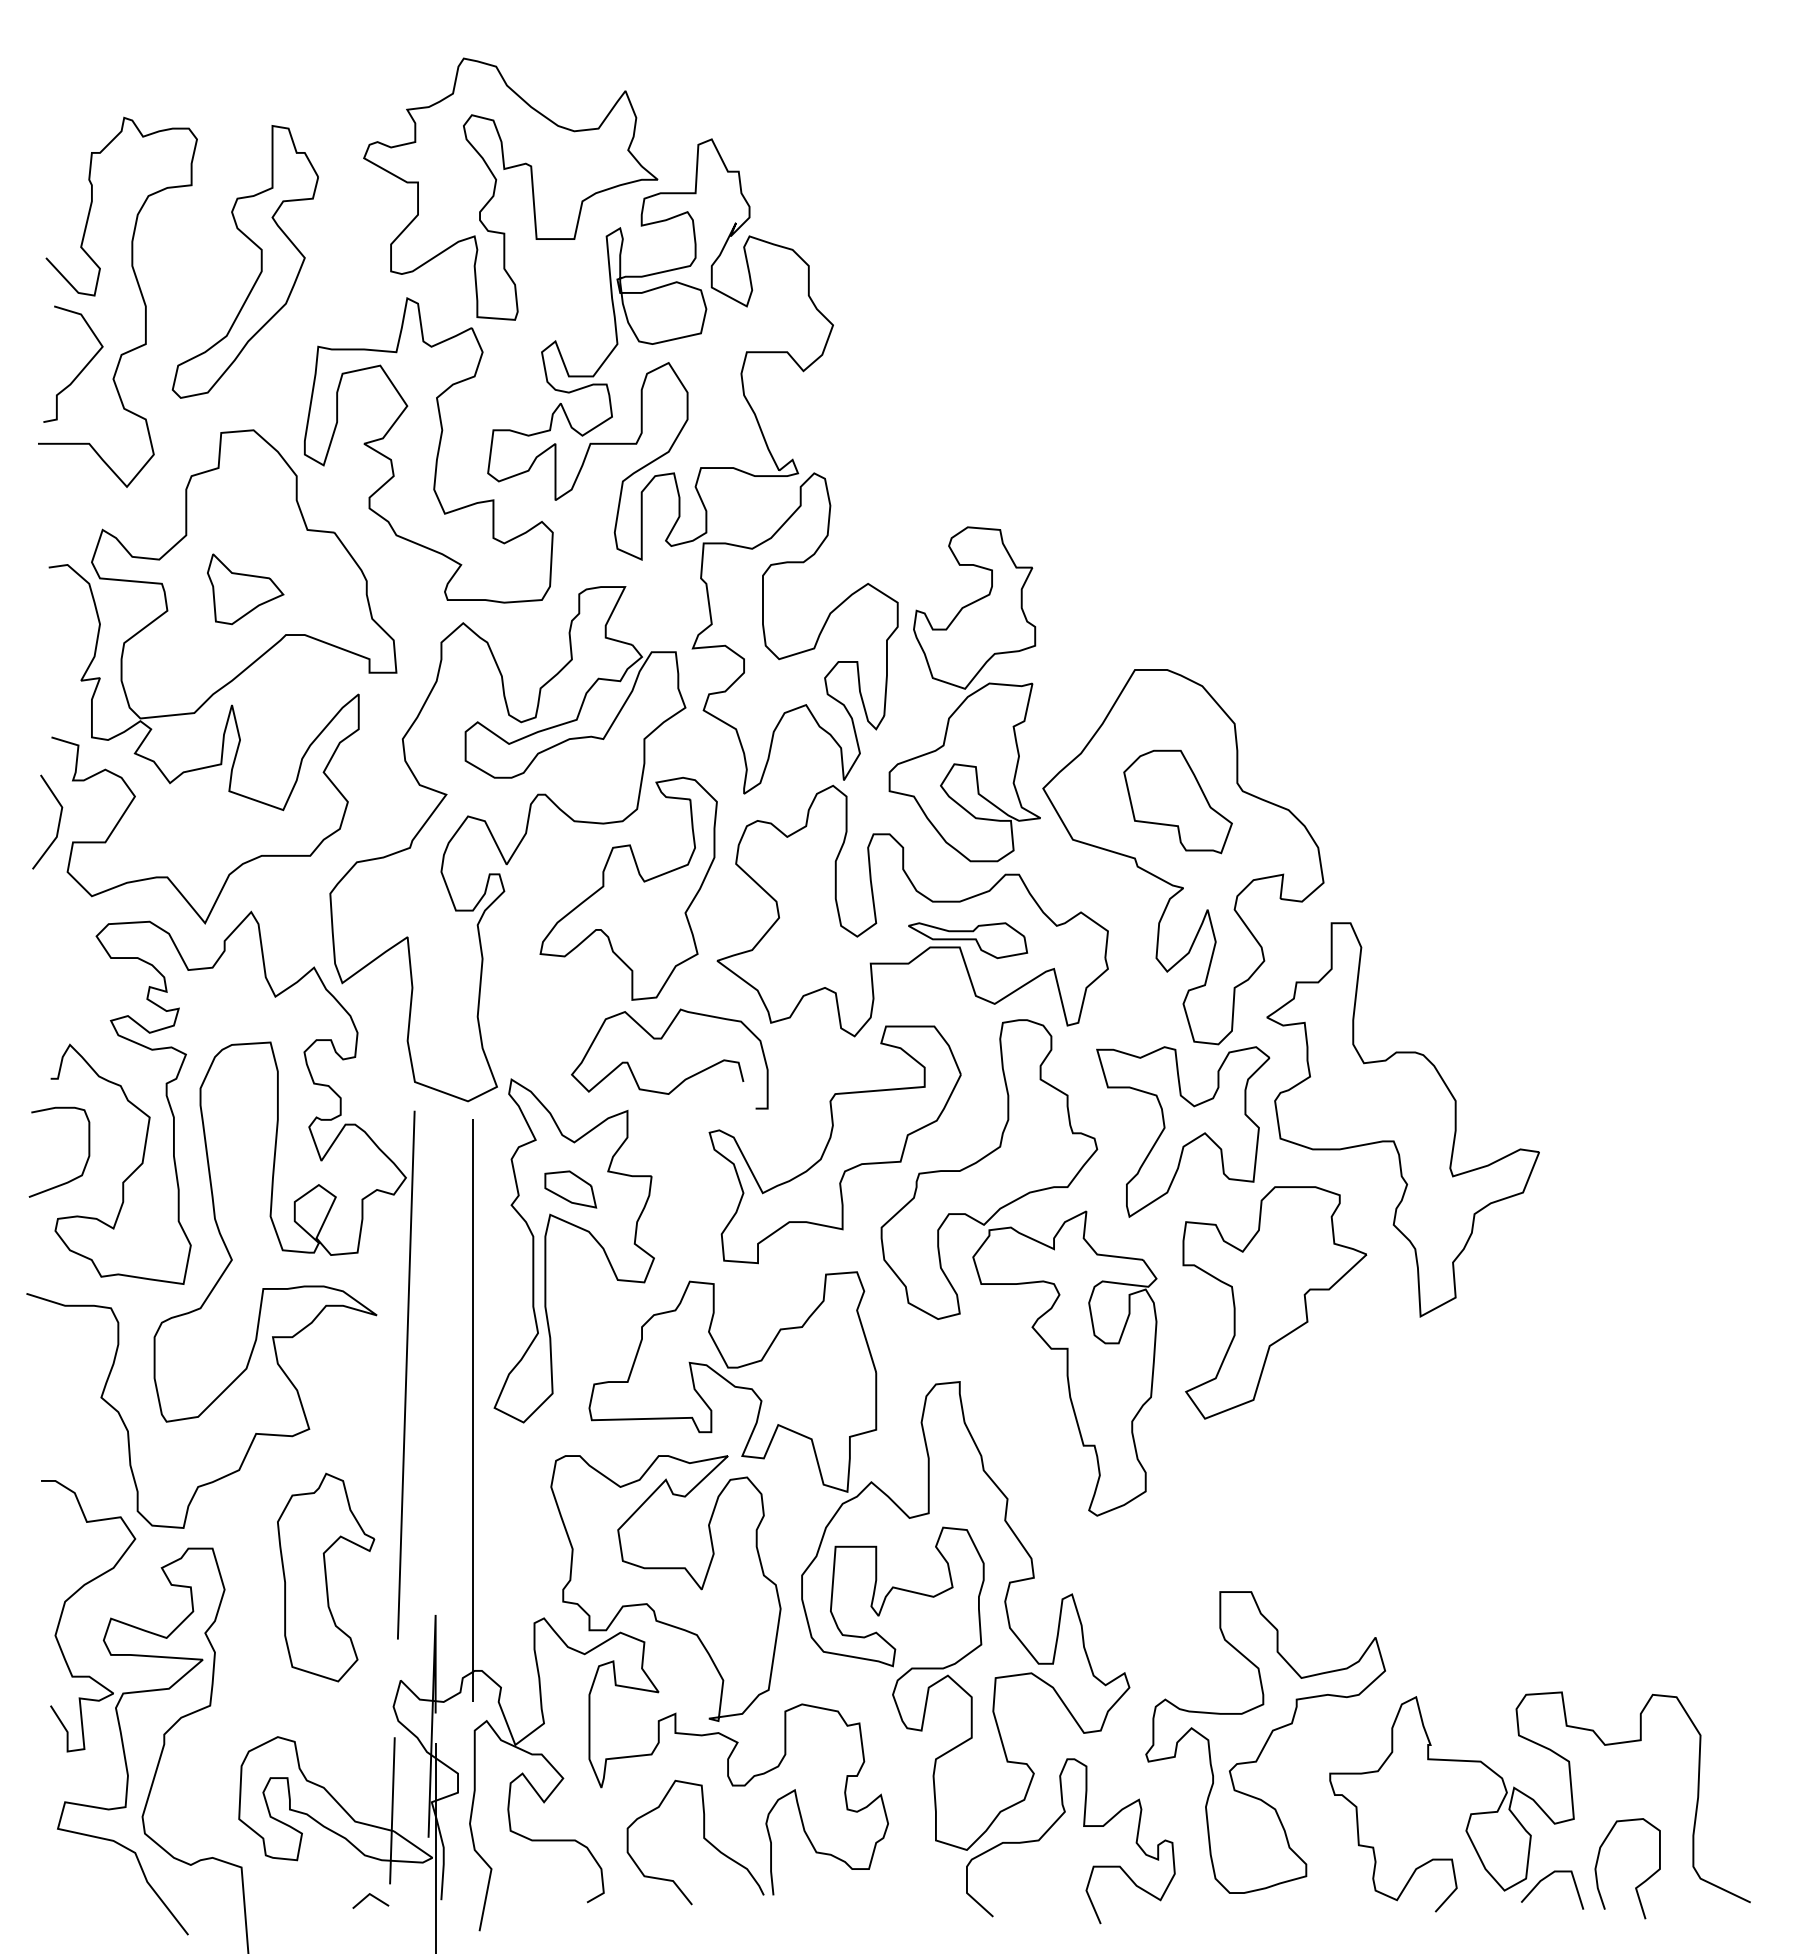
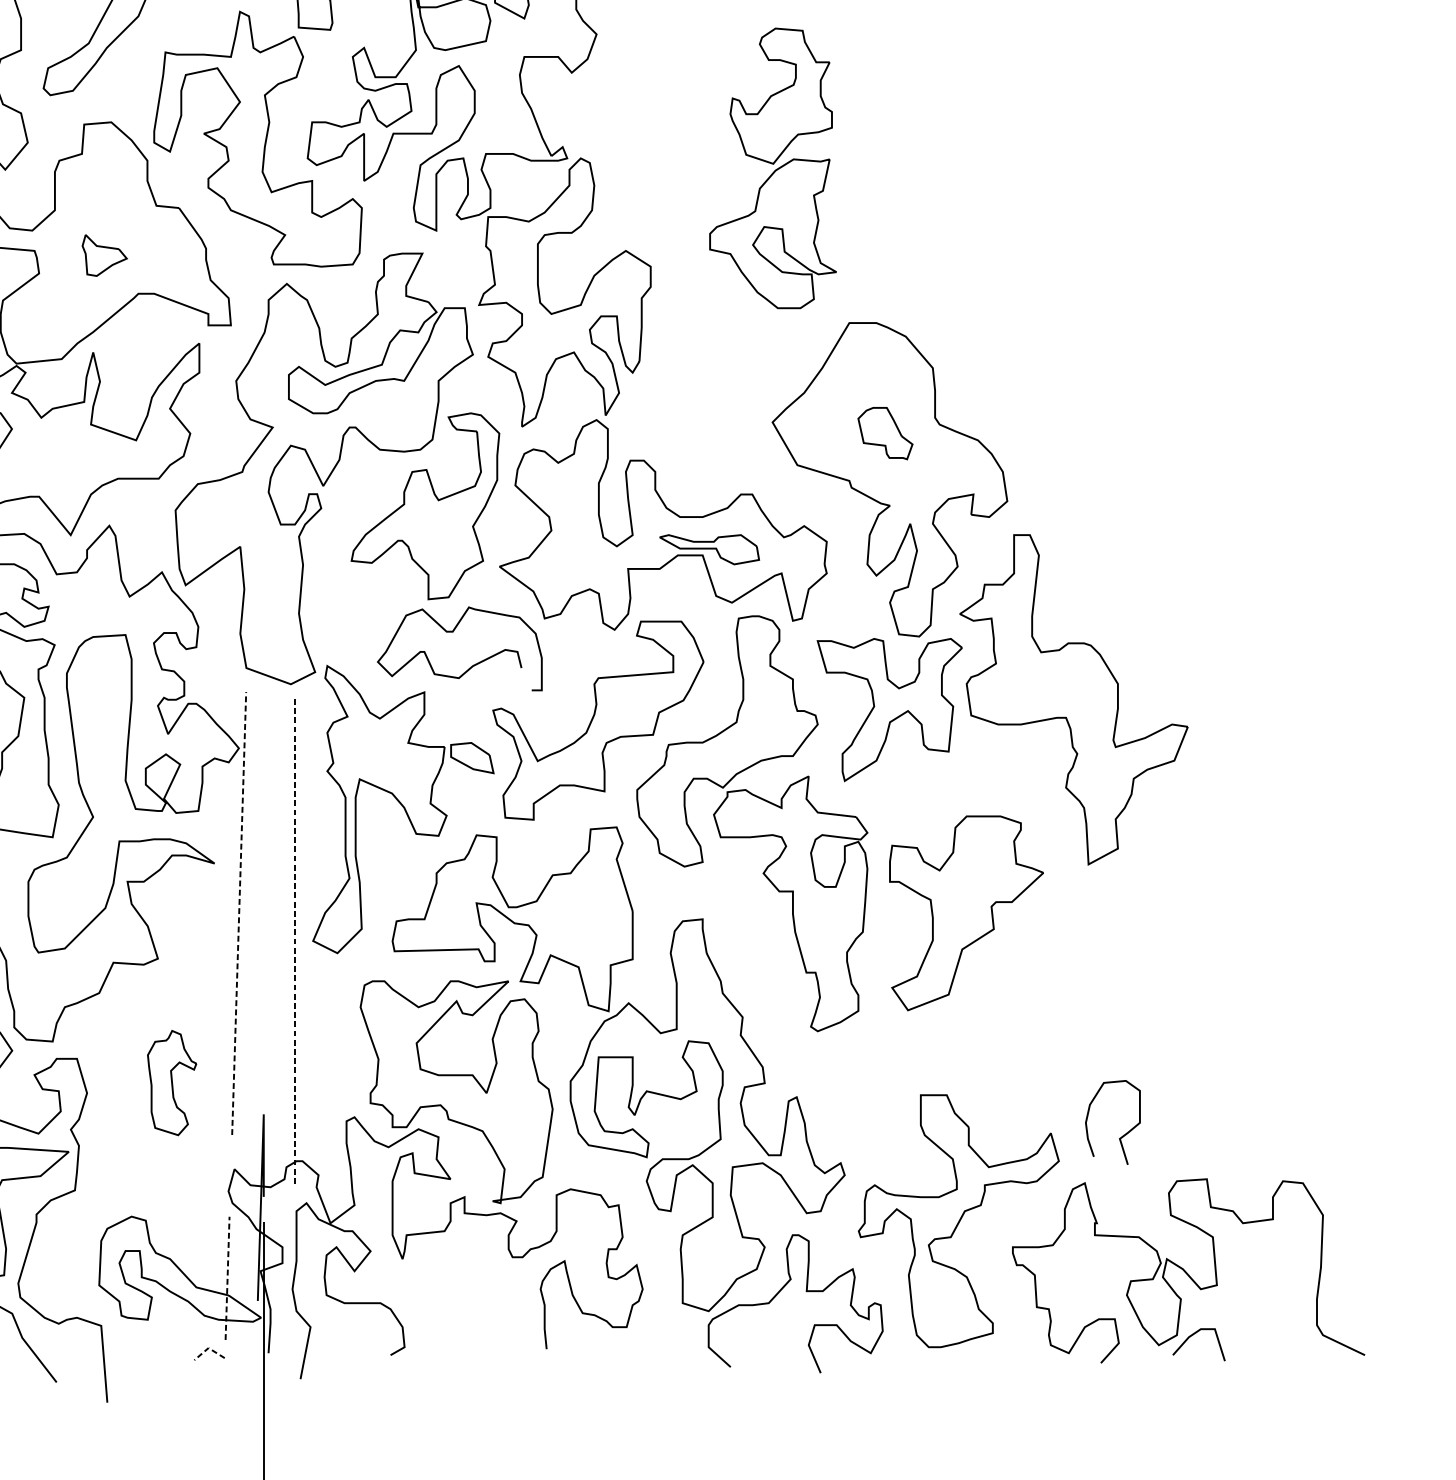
part: (245, 589) -> (104, 255), size x0.7
part: (964, 694) -> (772, 168), moved
part: (1177, 801) -> (885, 433), size x0.6
part: (570, 1189) -> (472, 758), moved
part: (1274, 1302) -> (966, 913), moved
line: (406, 1375) -> (239, 913), solid -> dashed
line: (472, 1410) -> (294, 943), solid -> dashed
part: (326, 1577) -> (172, 1083), size x0.6
line: (392, 1810) -> (227, 1278), solid -> dashed
curve: (703, 1838) -> (488, 1301), removed
curve: (1637, 1885) -> (1121, 1136), moved
line: (369, 1894) -> (208, 1348), solid -> dashed

